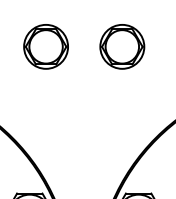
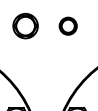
part: (122, 47) -> (68, 26), size x0.7

